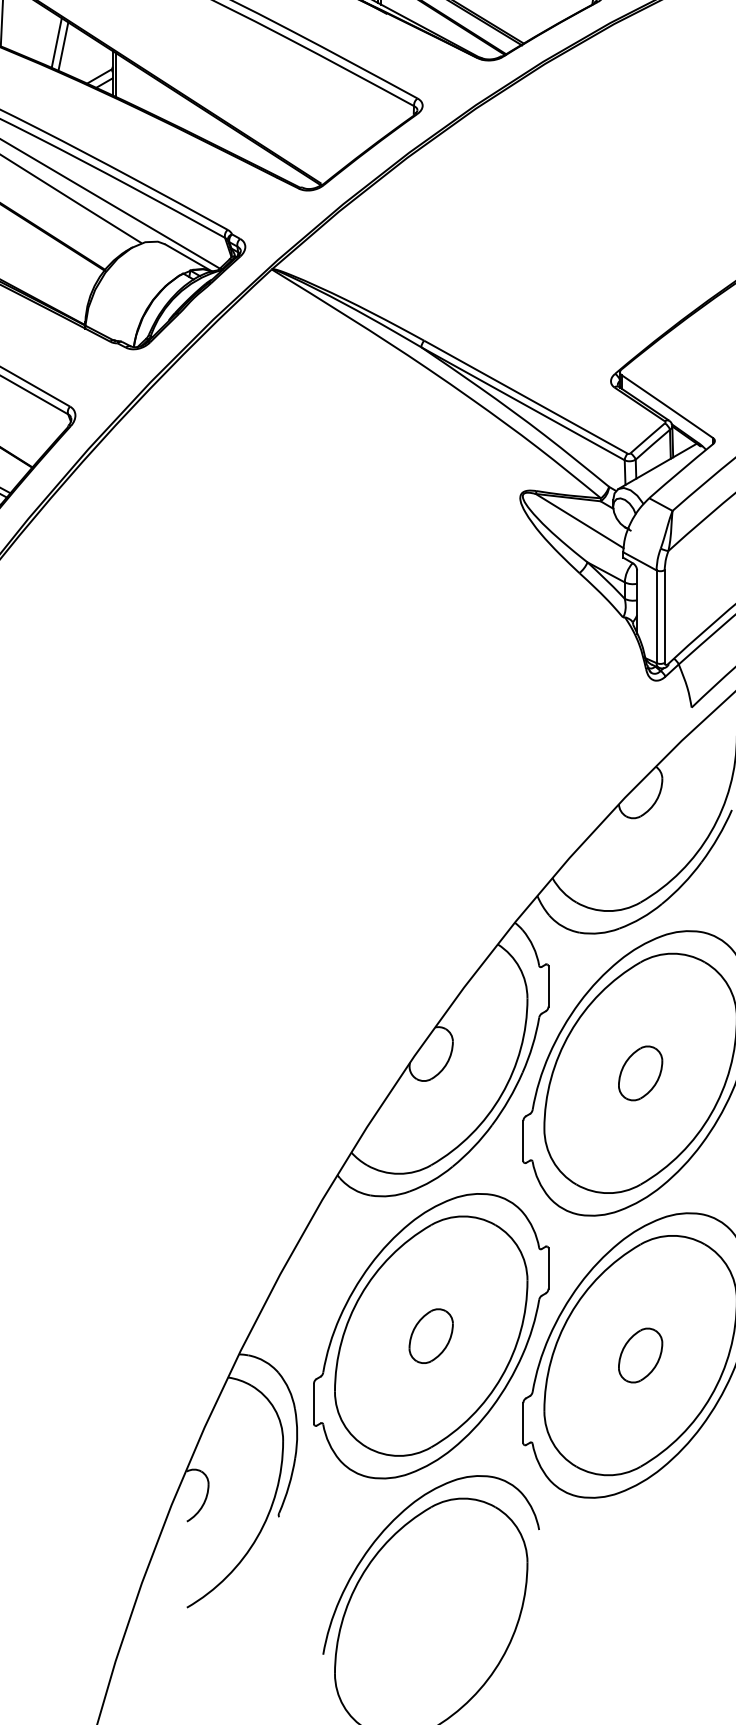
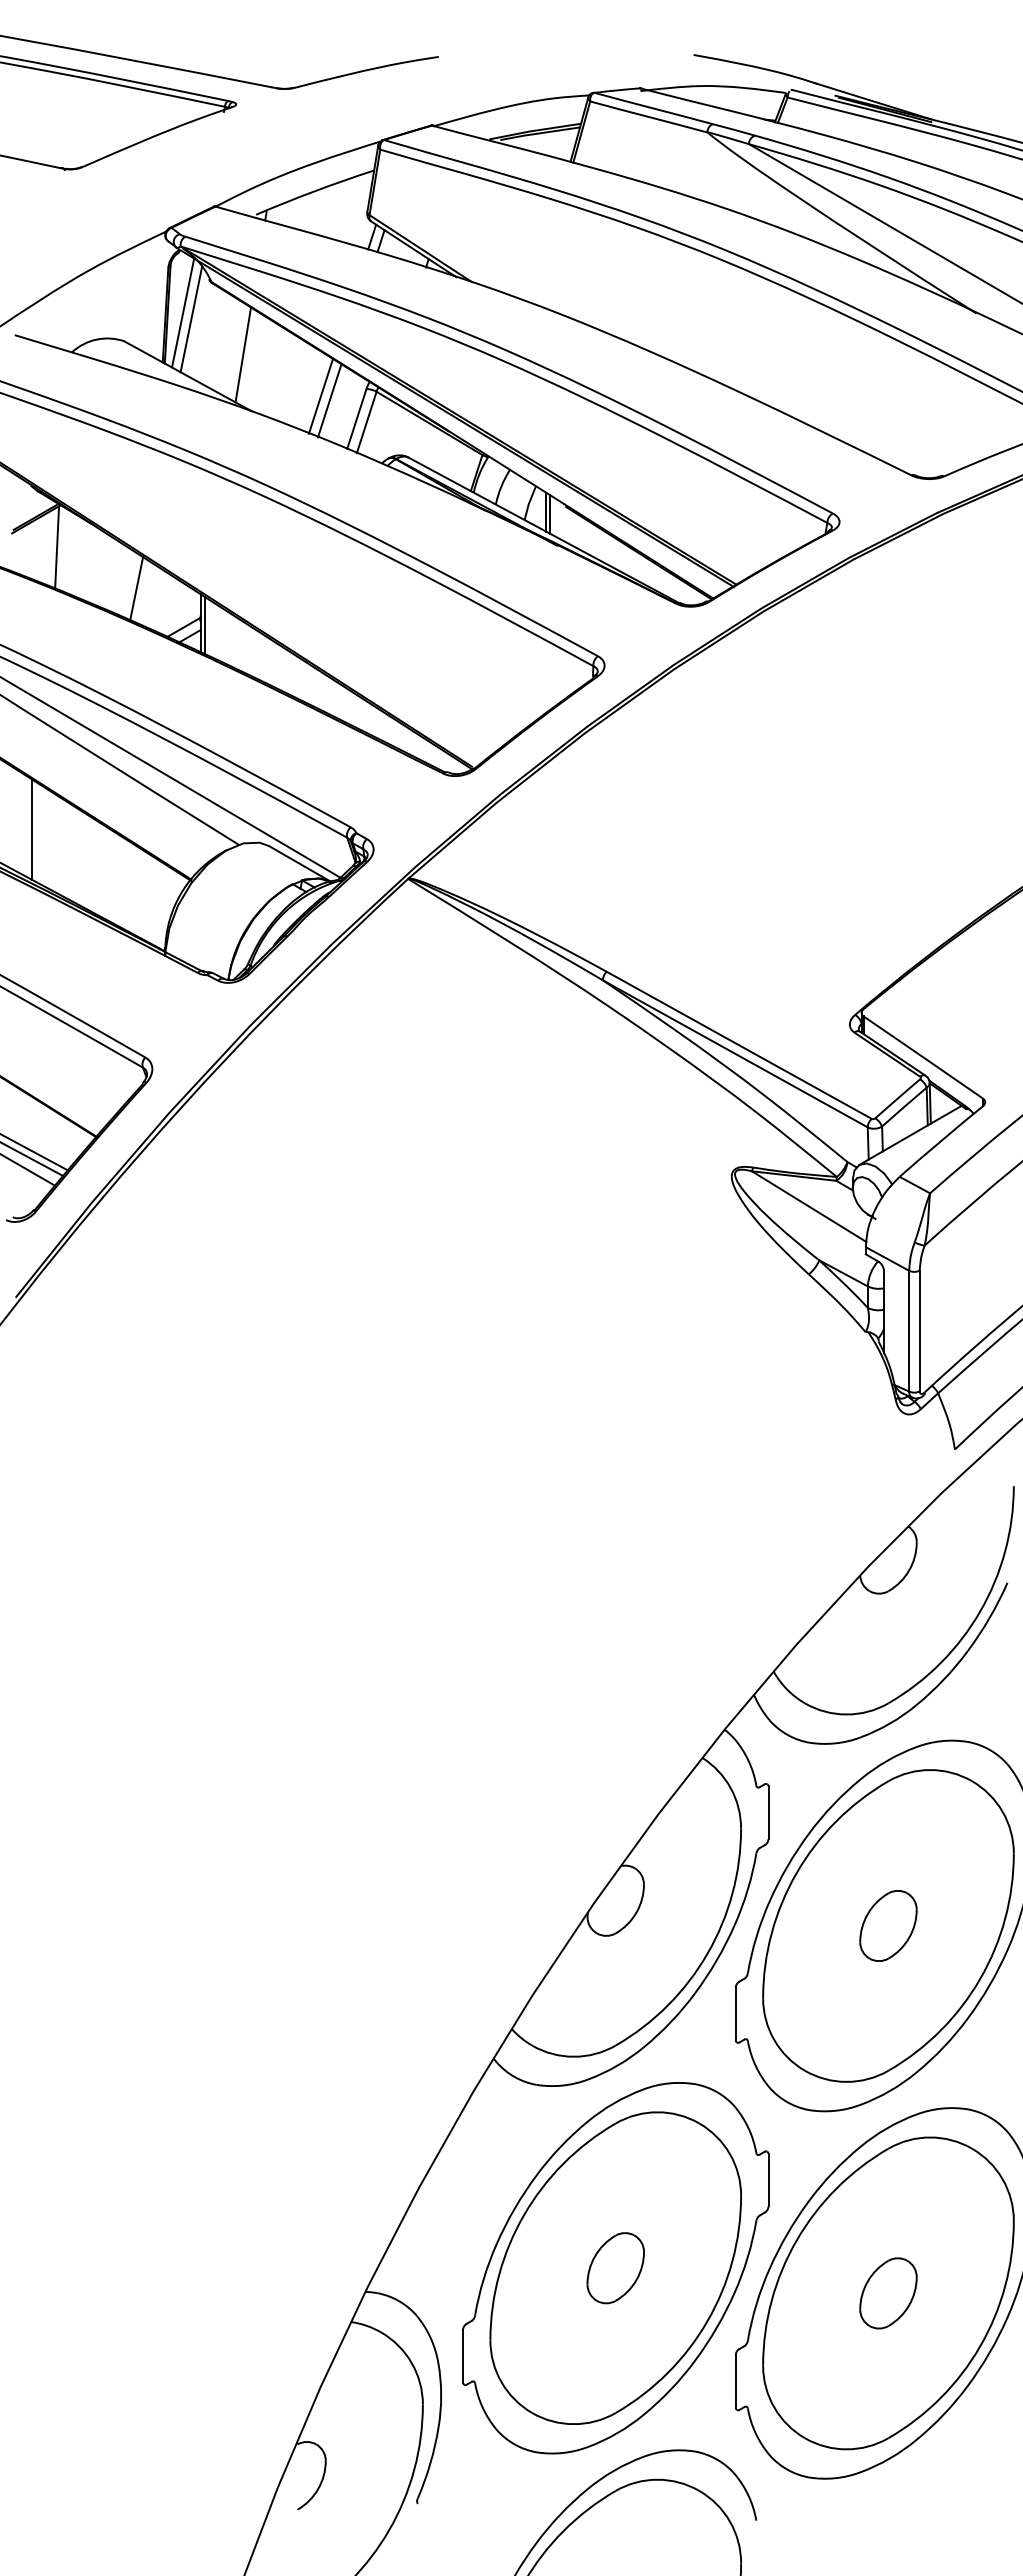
line: (56, 42) -> (127, 583), removed

